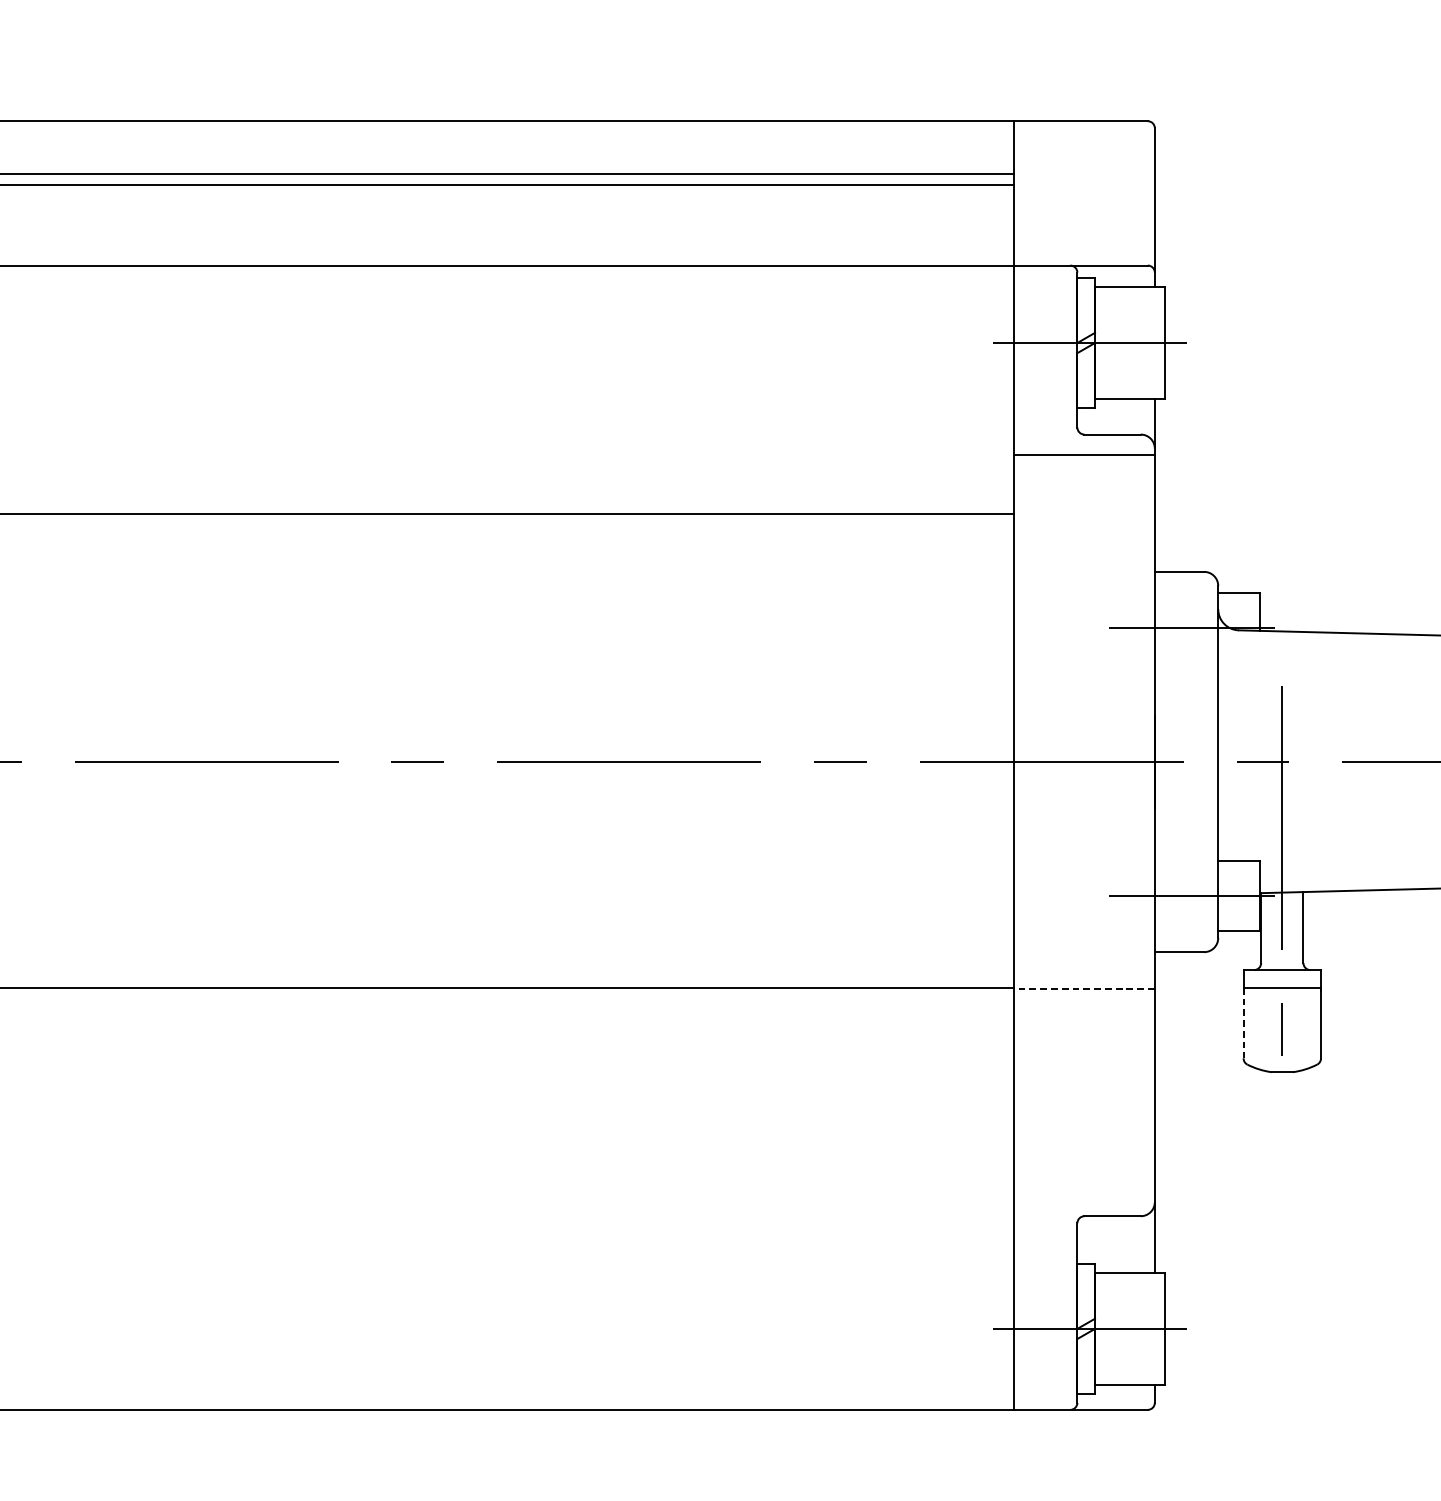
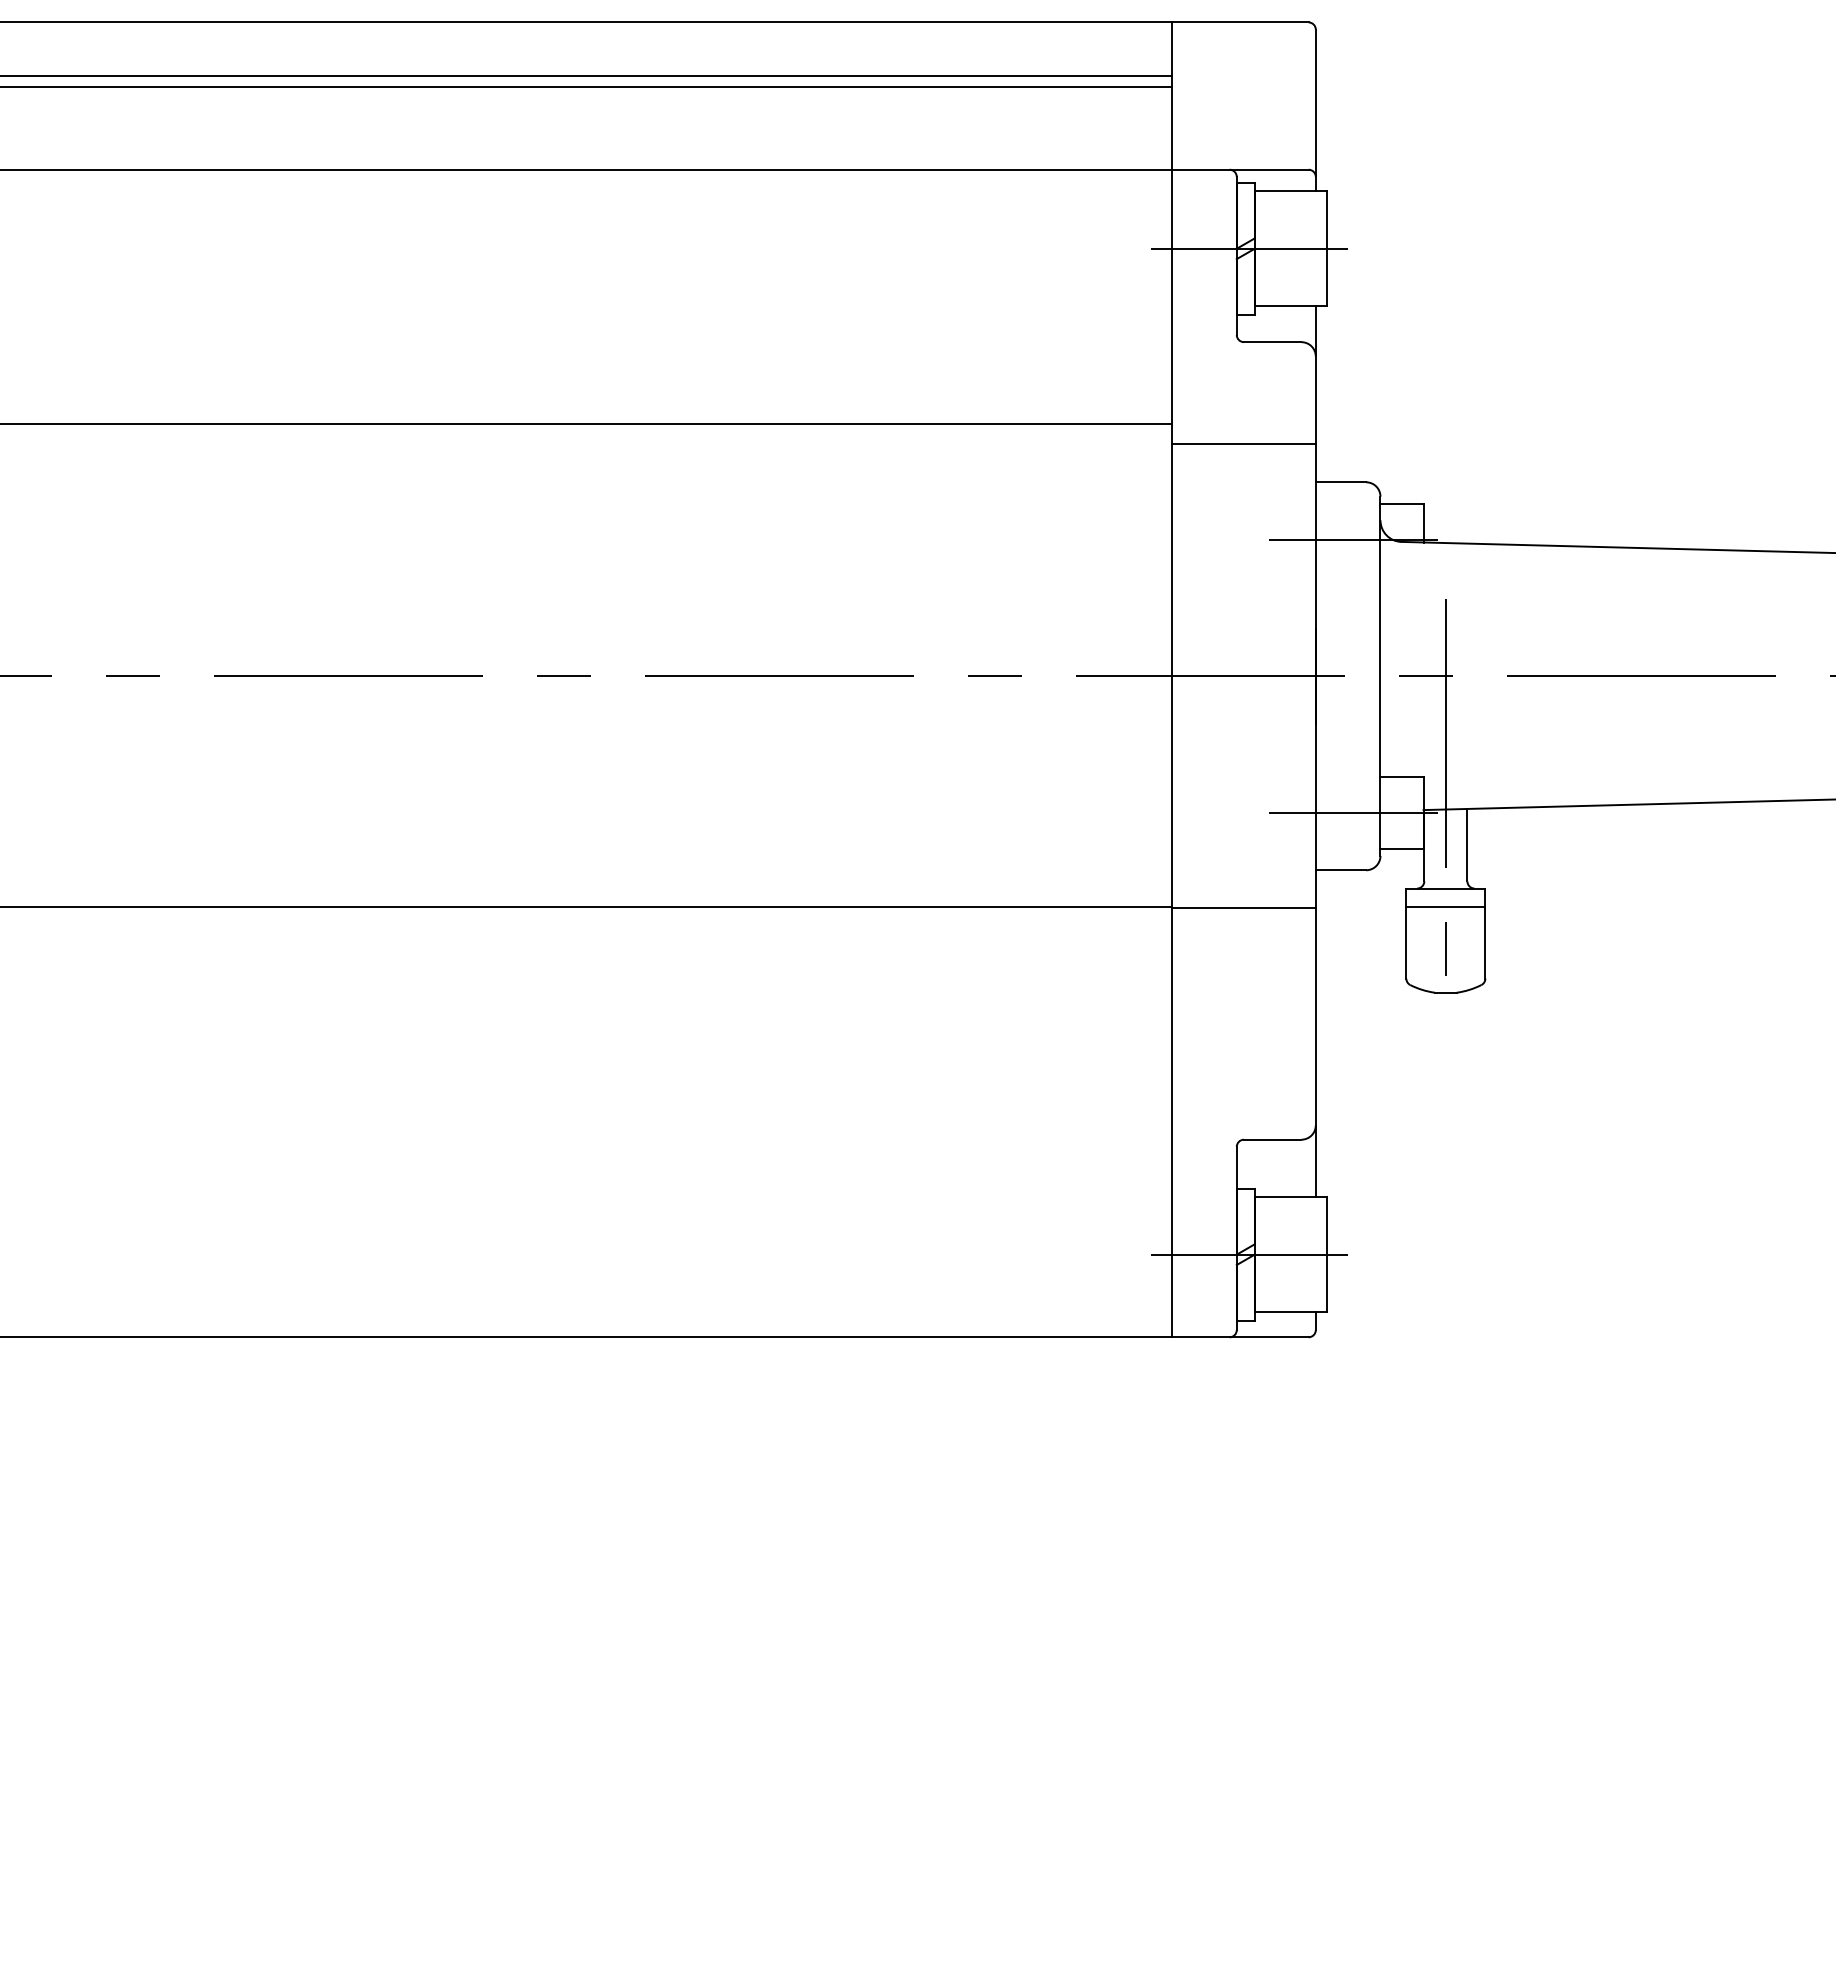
line: (1083, 455) -> (1243, 444), moved
line: (1083, 989) -> (1243, 908), dashed -> solid
line: (1243, 1023) -> (1406, 943), dashed -> solid

